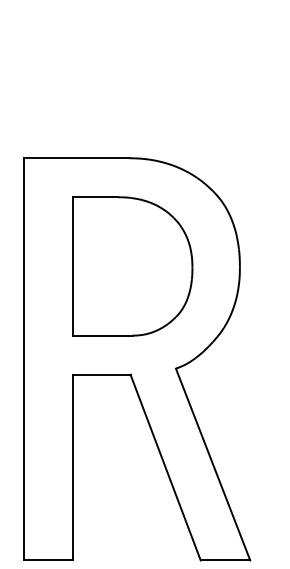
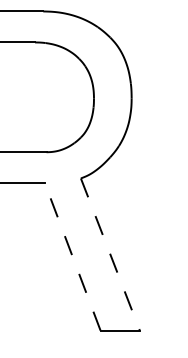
line: (213, 464) -> (110, 254), solid -> dashed
line: (165, 467) -> (72, 256), solid -> dashed

